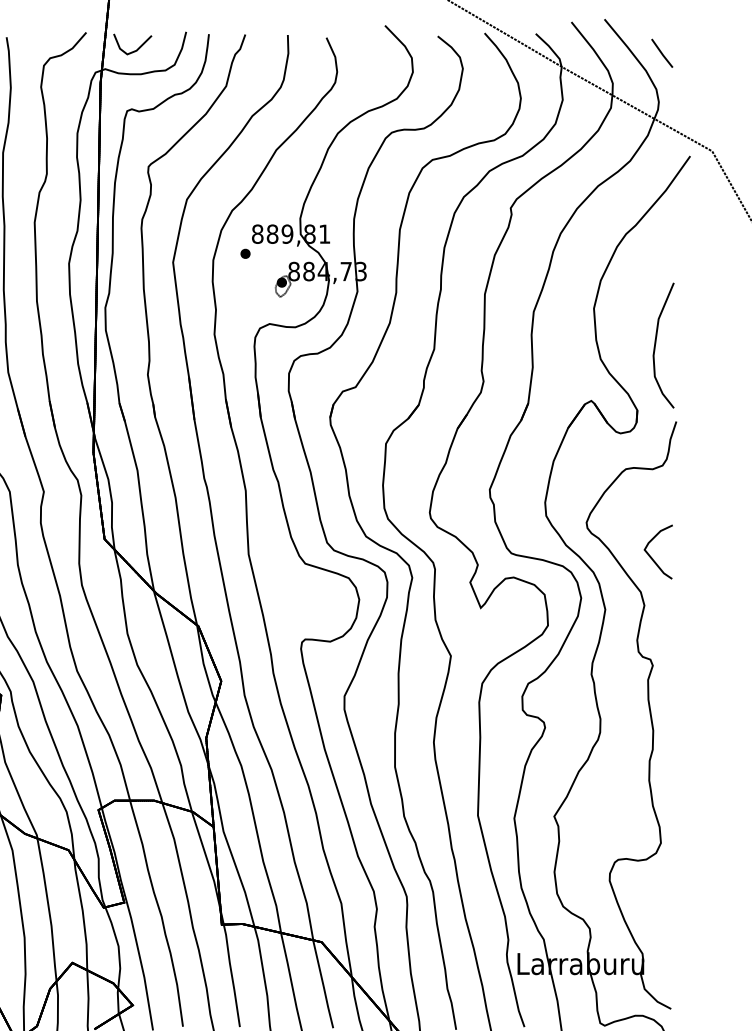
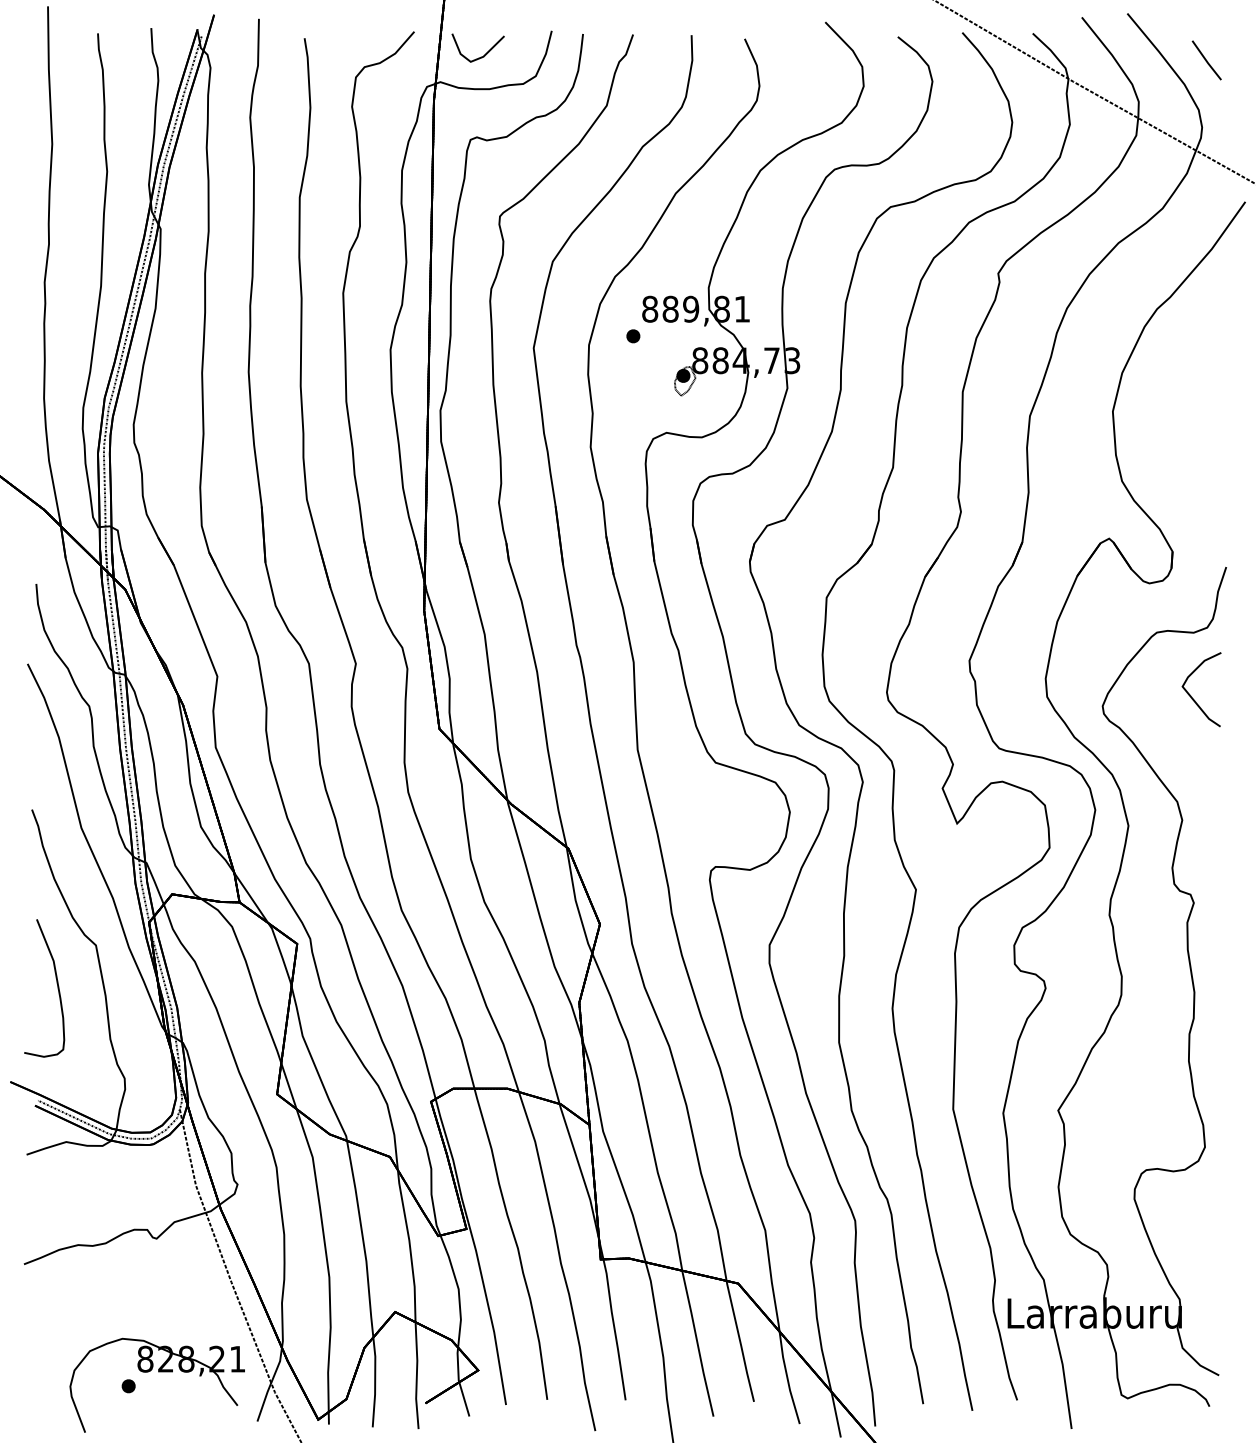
part: (656, 343) -> (1198, 459), removed
part: (651, 556) -> (1191, 695), moved

